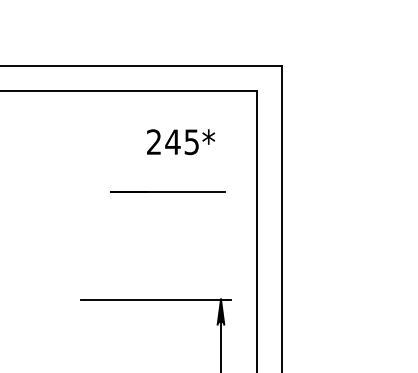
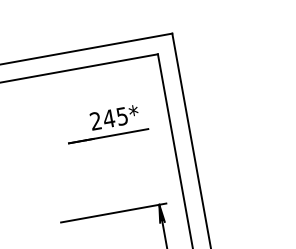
text: (180, 142) -> (114, 118), moved

